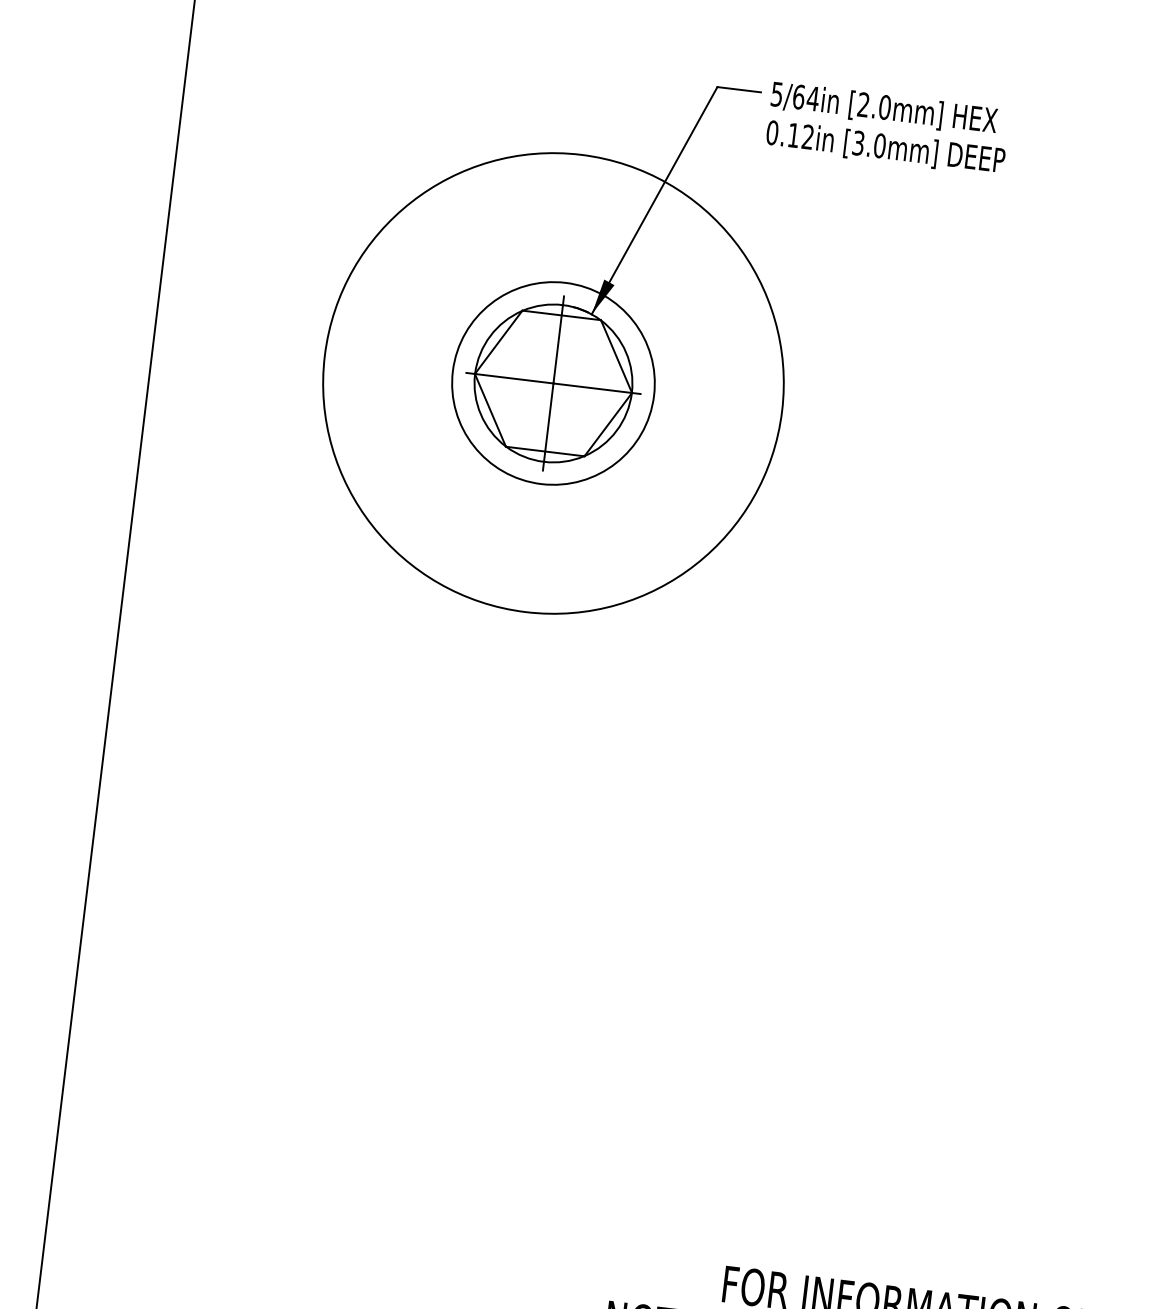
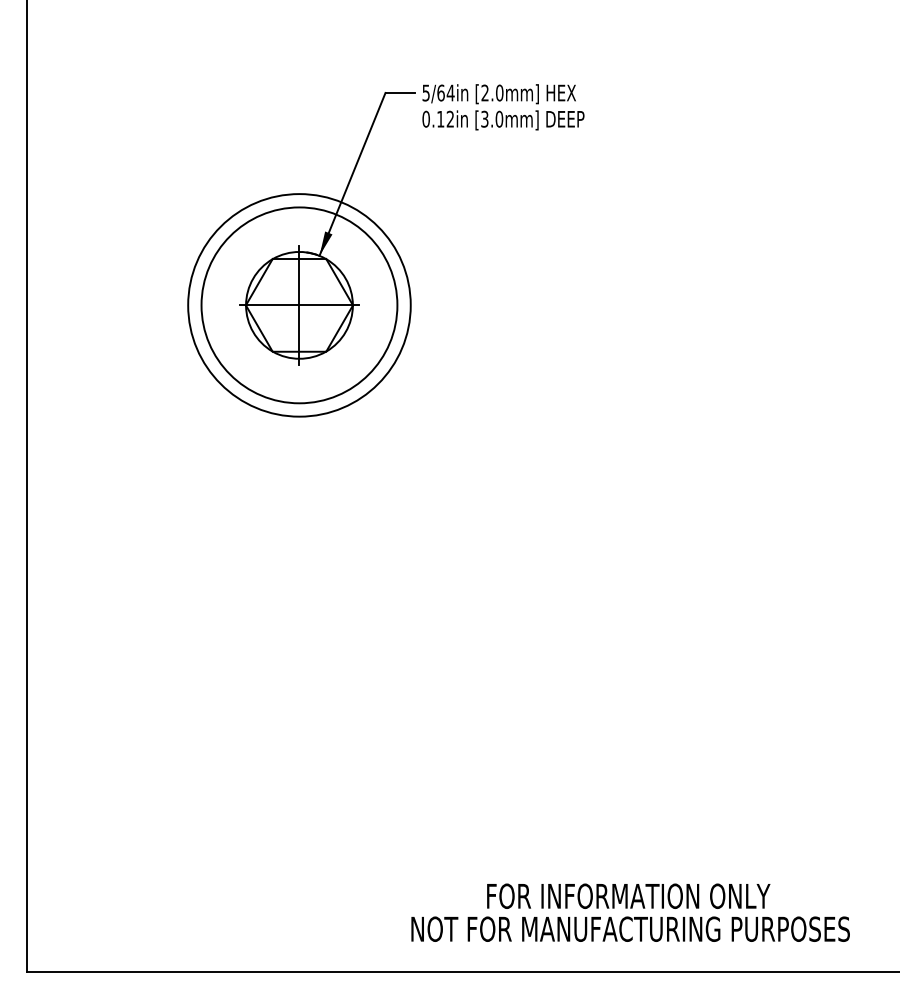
circle: (553, 383) -> (299, 305), size x0.71
circle: (553, 383) -> (299, 305), size x1.43

